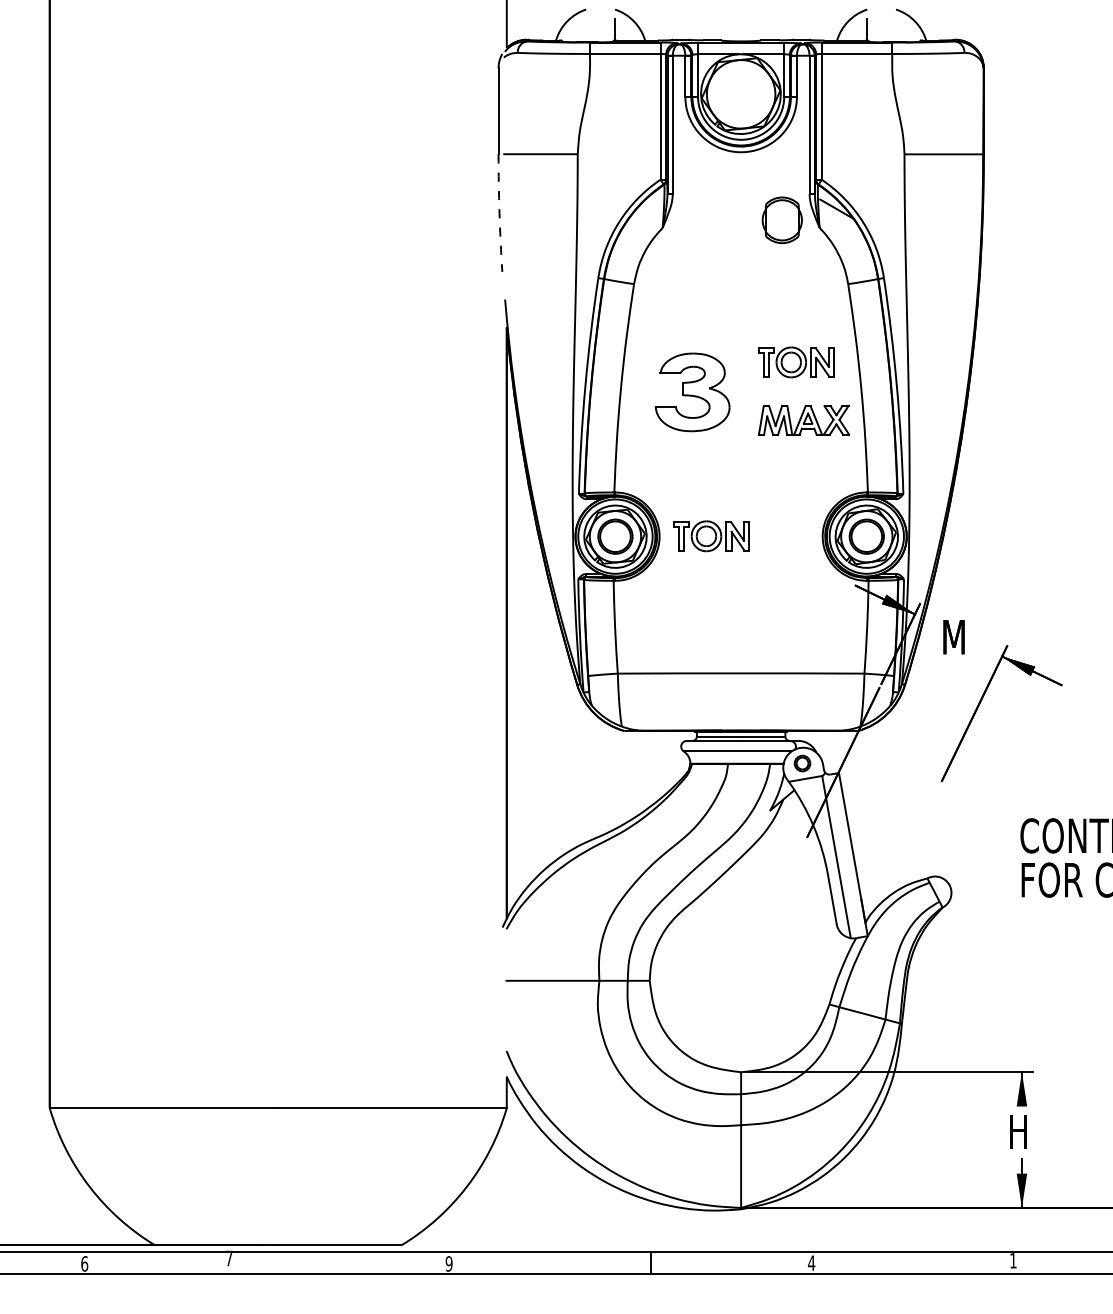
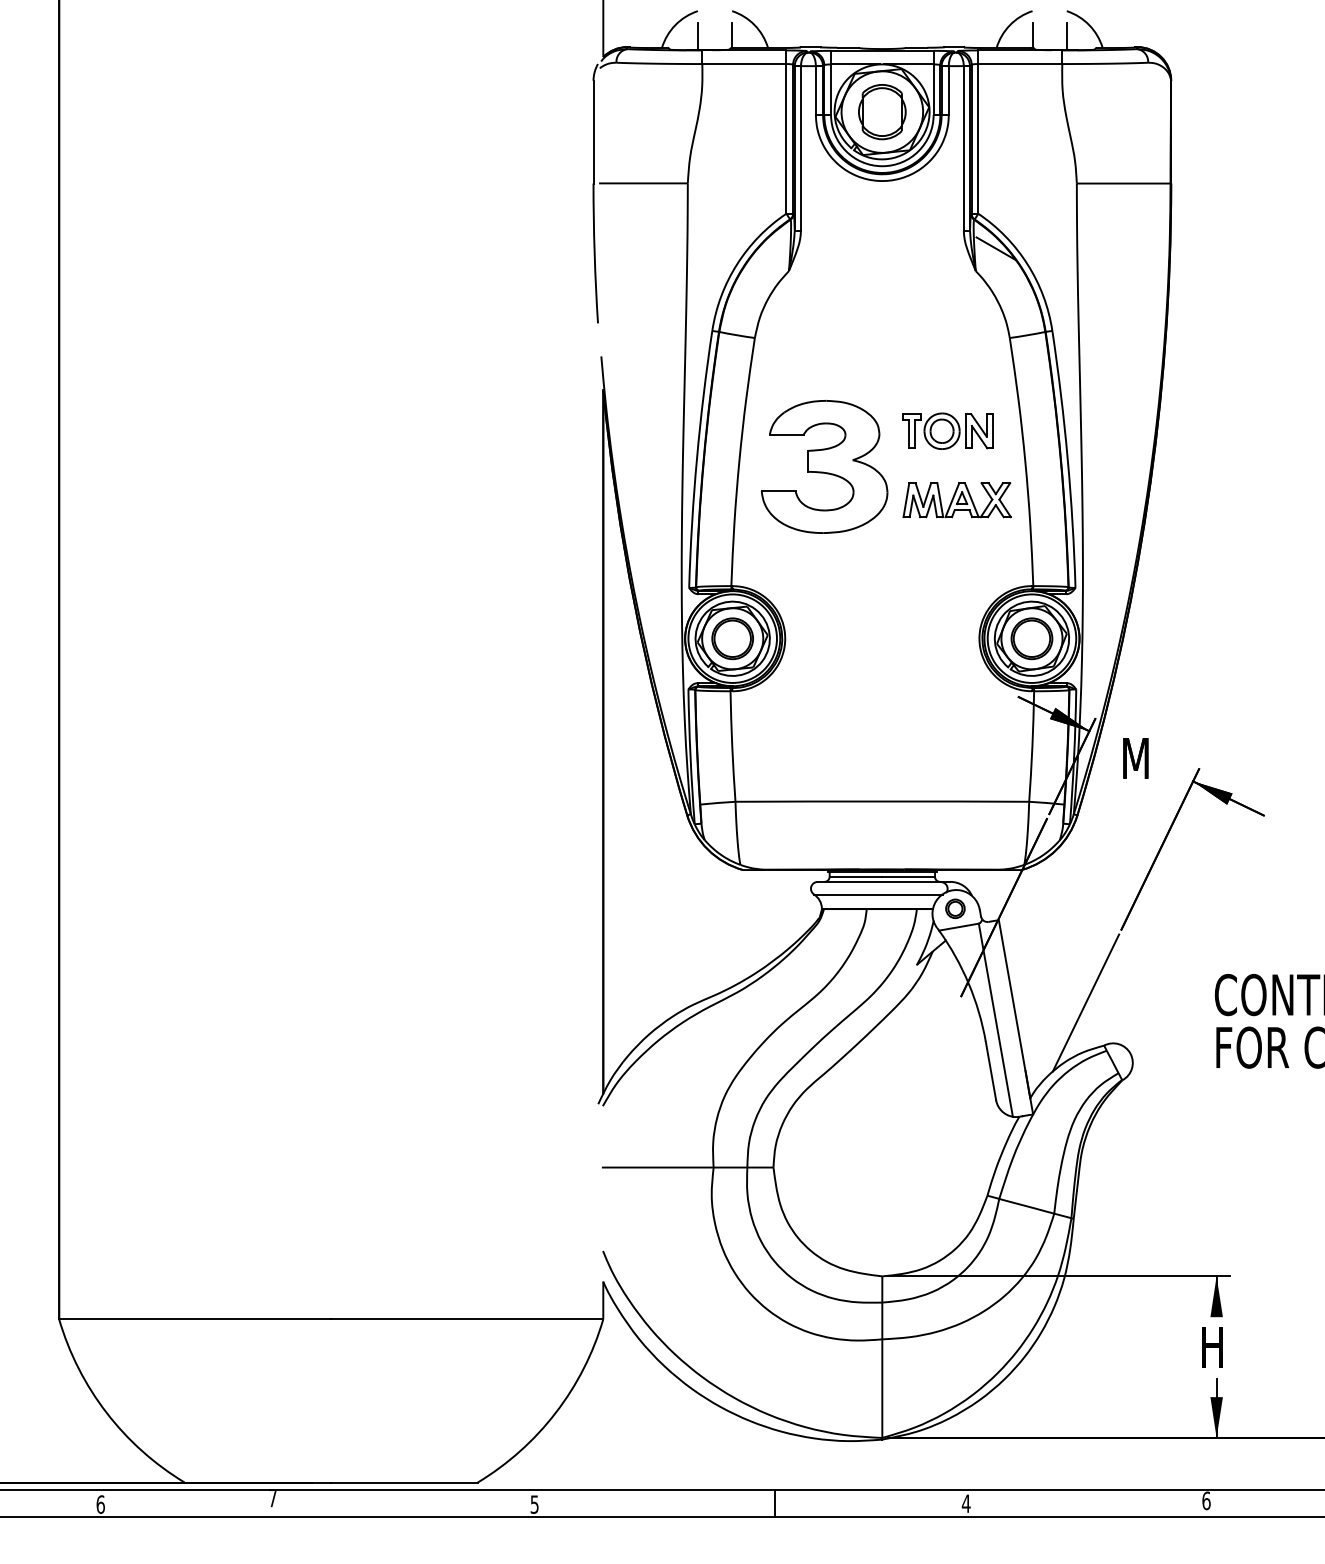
line: (585, 30) -> (697, 36), added
line: (895, 30) -> (1066, 36), added
arc: (499, 213) -> (594, 253), dashed -> solid
part: (782, 220) -> (882, 112), moved
part: (692, 392) -> (824, 466), size x1.43
part: (711, 535) -> (846, 637), removed
line: (911, 842) -> (1085, 1002), added
text: (1013, 1260) -> (1206, 1500), 1 -> 6
text: (448, 1263) -> (534, 1504), 9 -> 5

